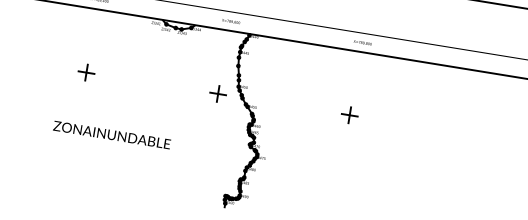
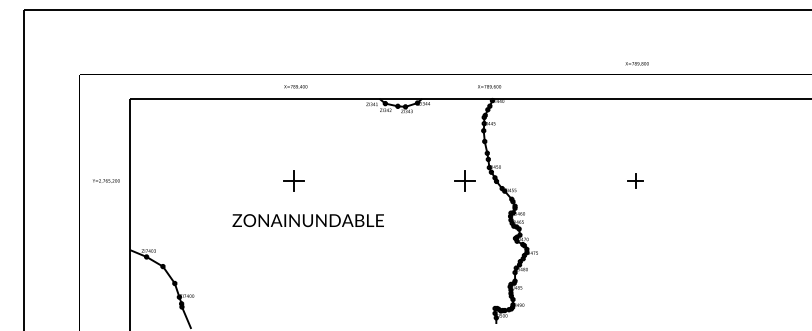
text: (231, 21) -> (489, 86), moved
text: (362, 42) -> (636, 63), moved
part: (349, 114) -> (635, 180), size x0.7
text: (111, 134) -> (307, 220), moved

